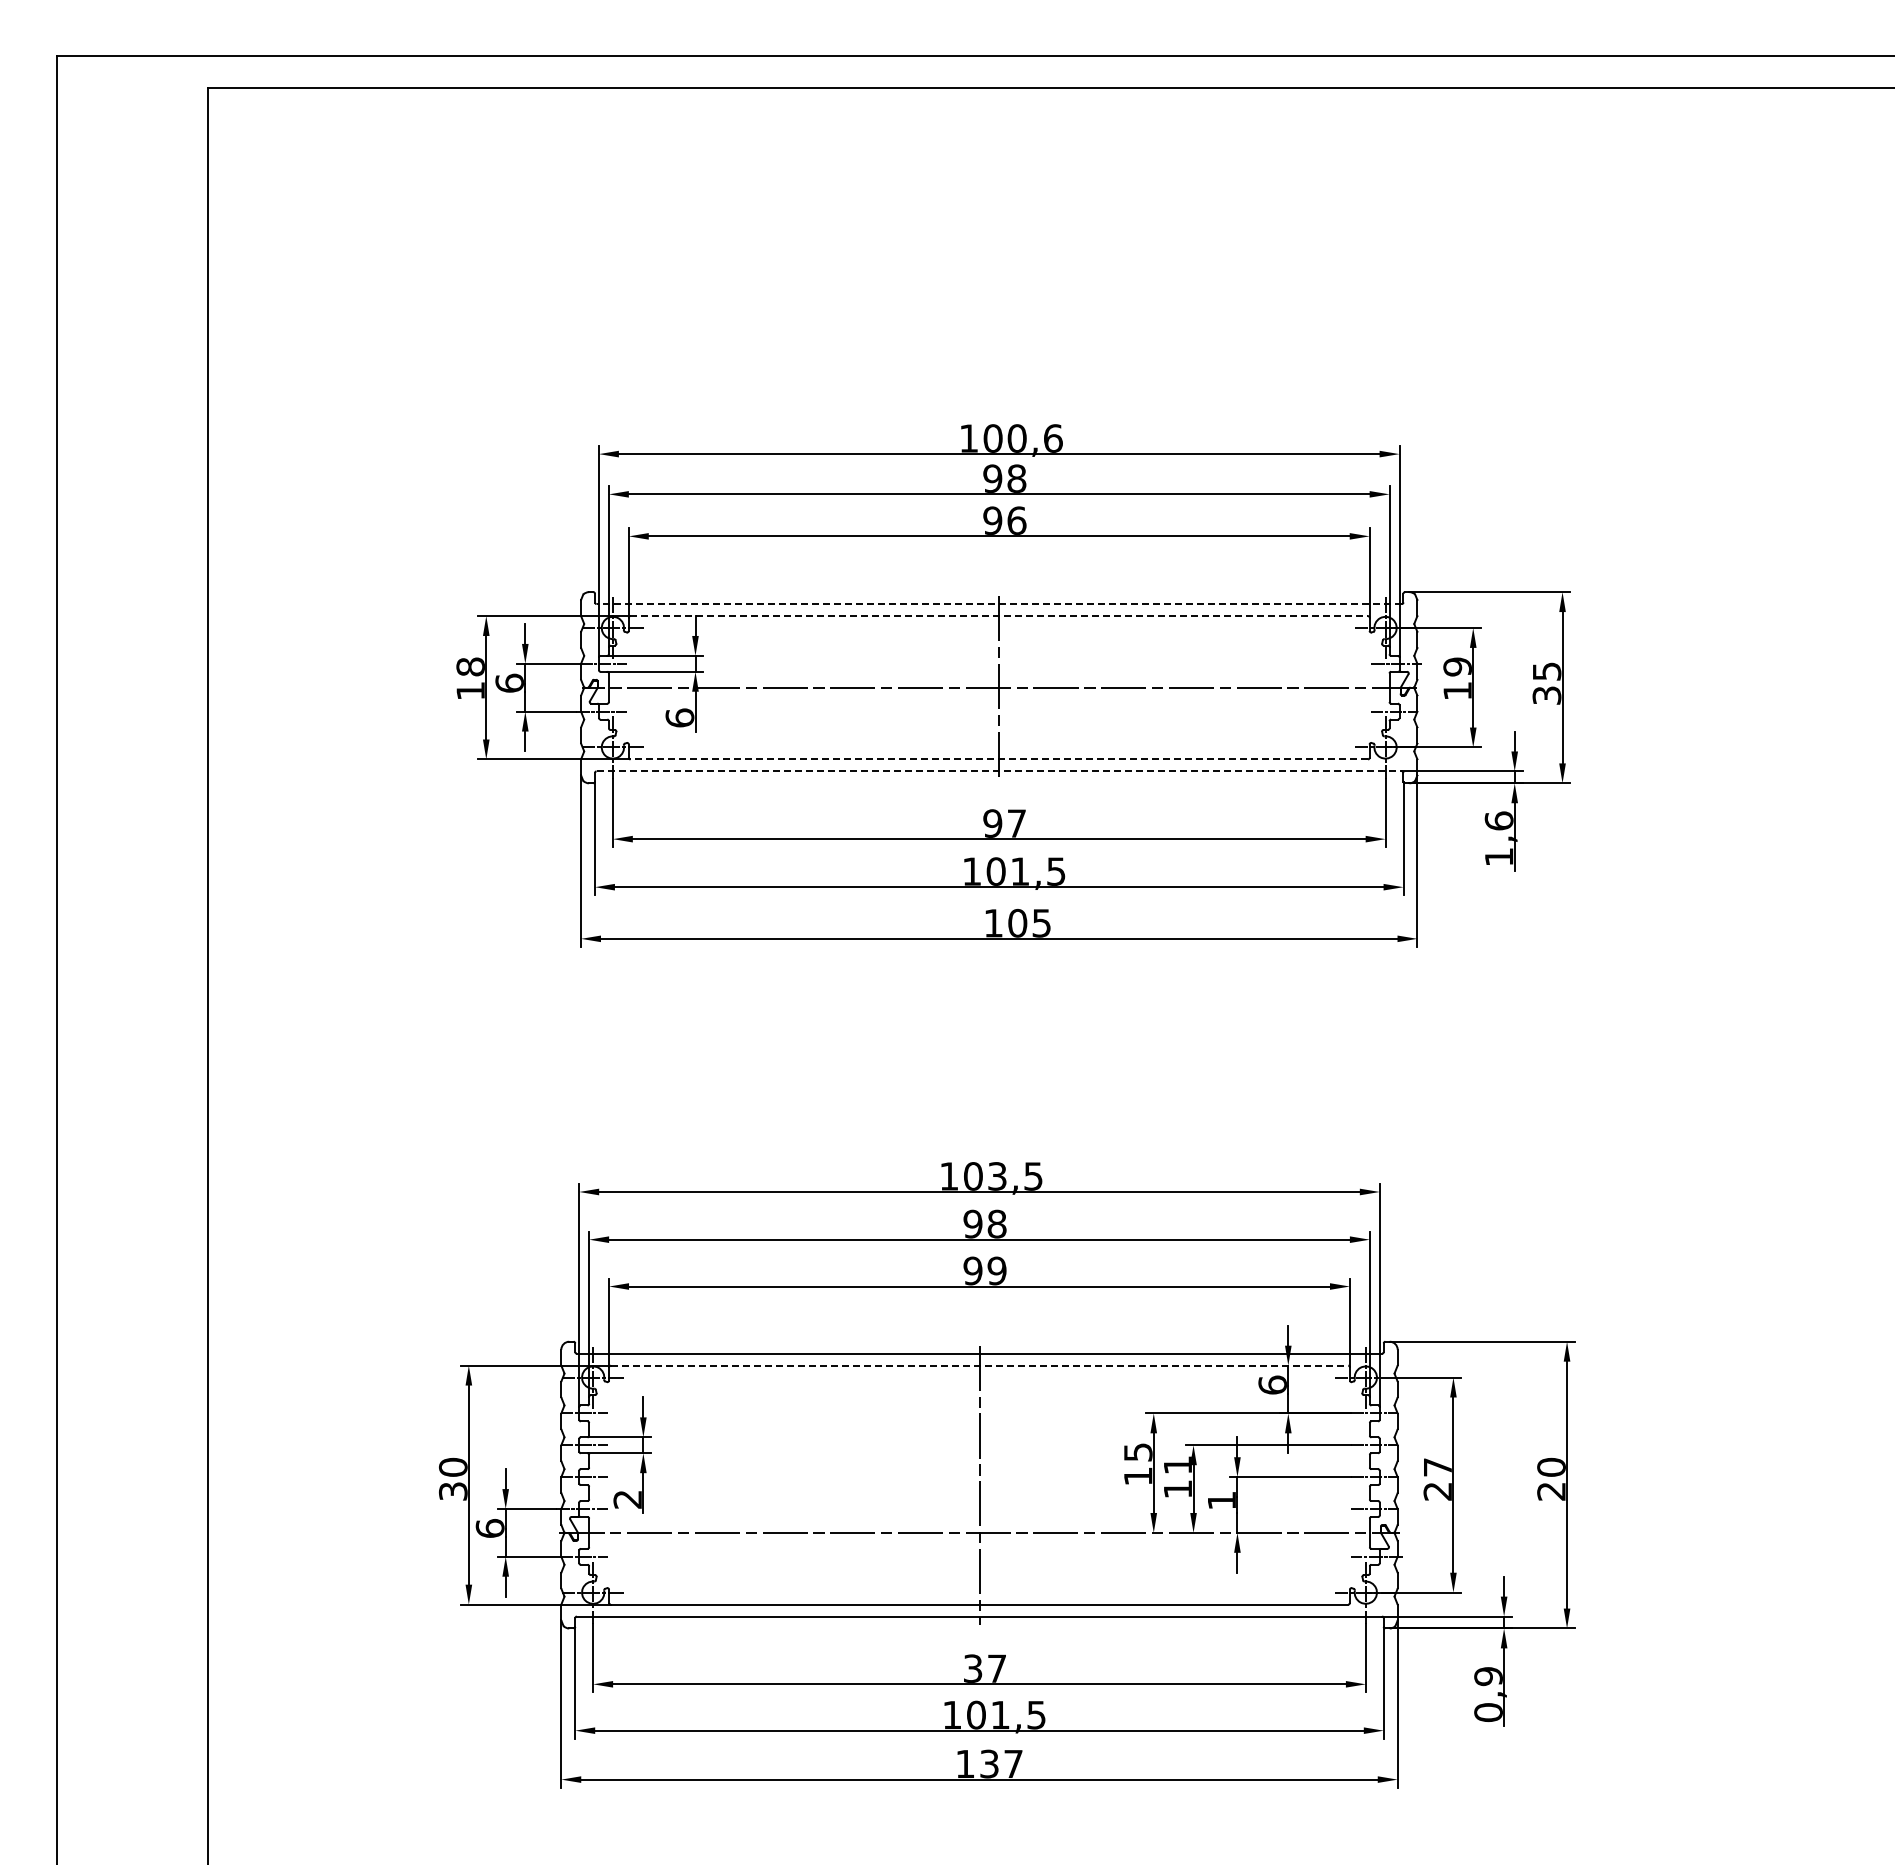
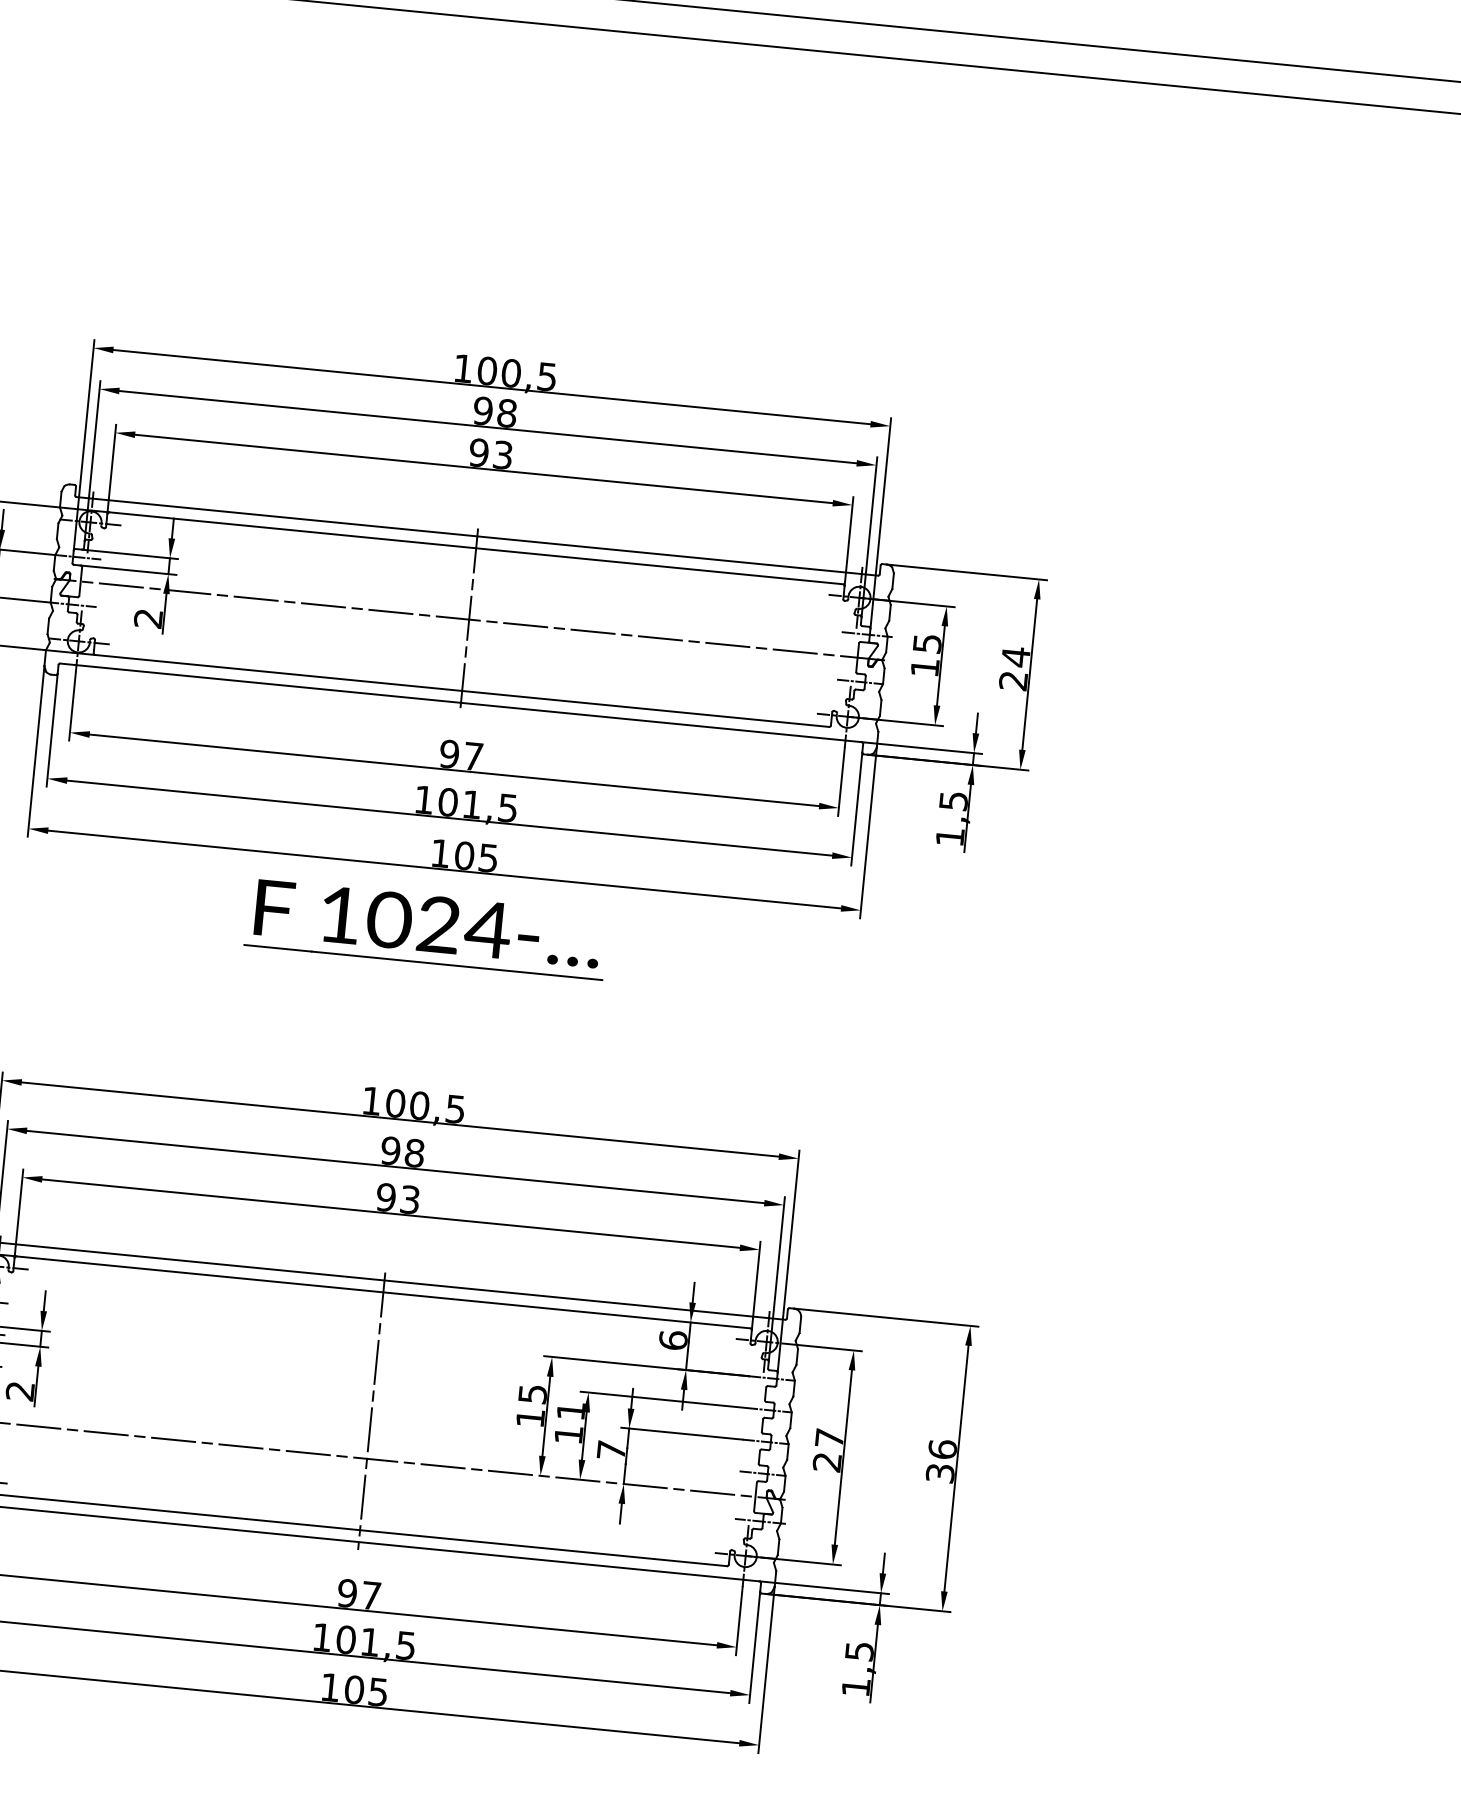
text: (1053, 438) -> (547, 376), 100,6 -> 100,5
text: (1016, 520) -> (502, 454), 96 -> 93
line: (999, 604) -> (477, 536), dashed -> solid
line: (999, 616) -> (476, 548), dashed -> solid
text: (1457, 666) -> (927, 643), 19 -> 15
text: (1546, 682) -> (1014, 667), 35 -> 24
text: (679, 717) -> (148, 618), 6 -> 2
line: (999, 759) -> (462, 691), dashed -> solid
line: (999, 771) -> (461, 703), dashed -> solid
text: (1498, 820) -> (953, 800), 1,6 -> 1,5
part: (992, 1005) -> (431, 935), added
text: (997, 1176) -> (419, 1105), 103,5 -> 100,5
text: (996, 1270) -> (409, 1199), 99 -> 93
line: (979, 1365) -> (383, 1292), dashed -> solid
text: (1551, 1478) -> (941, 1460), 20 -> 36
text: (1221, 1500) -> (611, 1450), 1 -> 7
text: (972, 1668) -> (346, 1593), 37 -> 97
text: (1488, 1694) -> (857, 1669), 0,9 -> 1,5
text: (1001, 1763) -> (366, 1690), 137 -> 105

